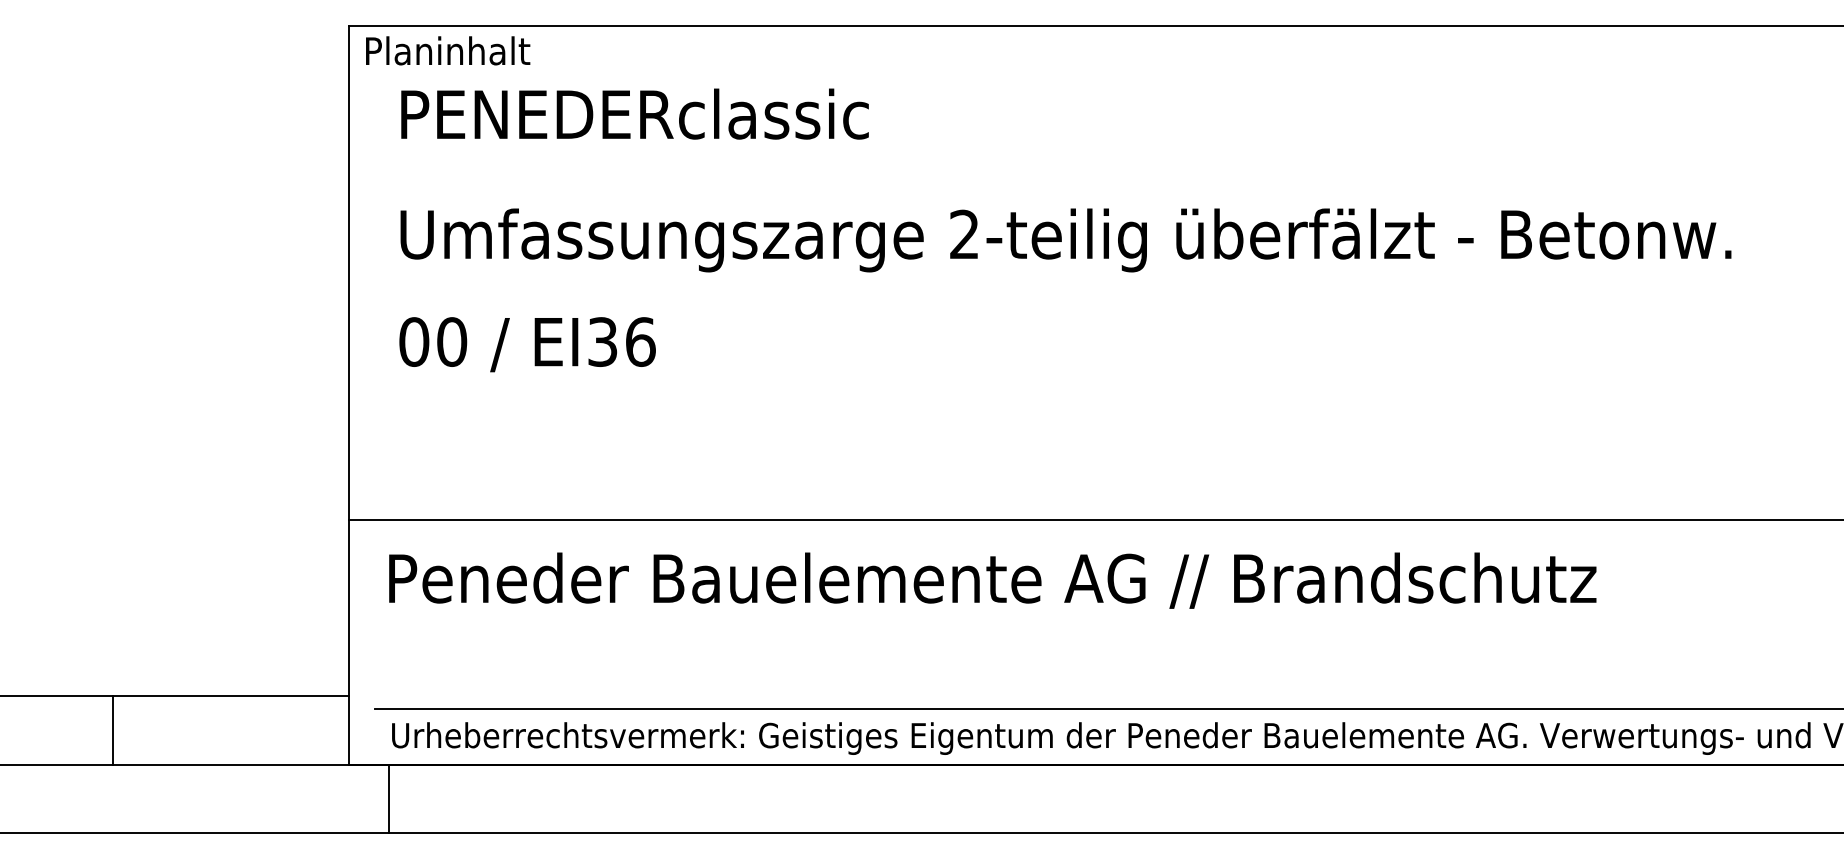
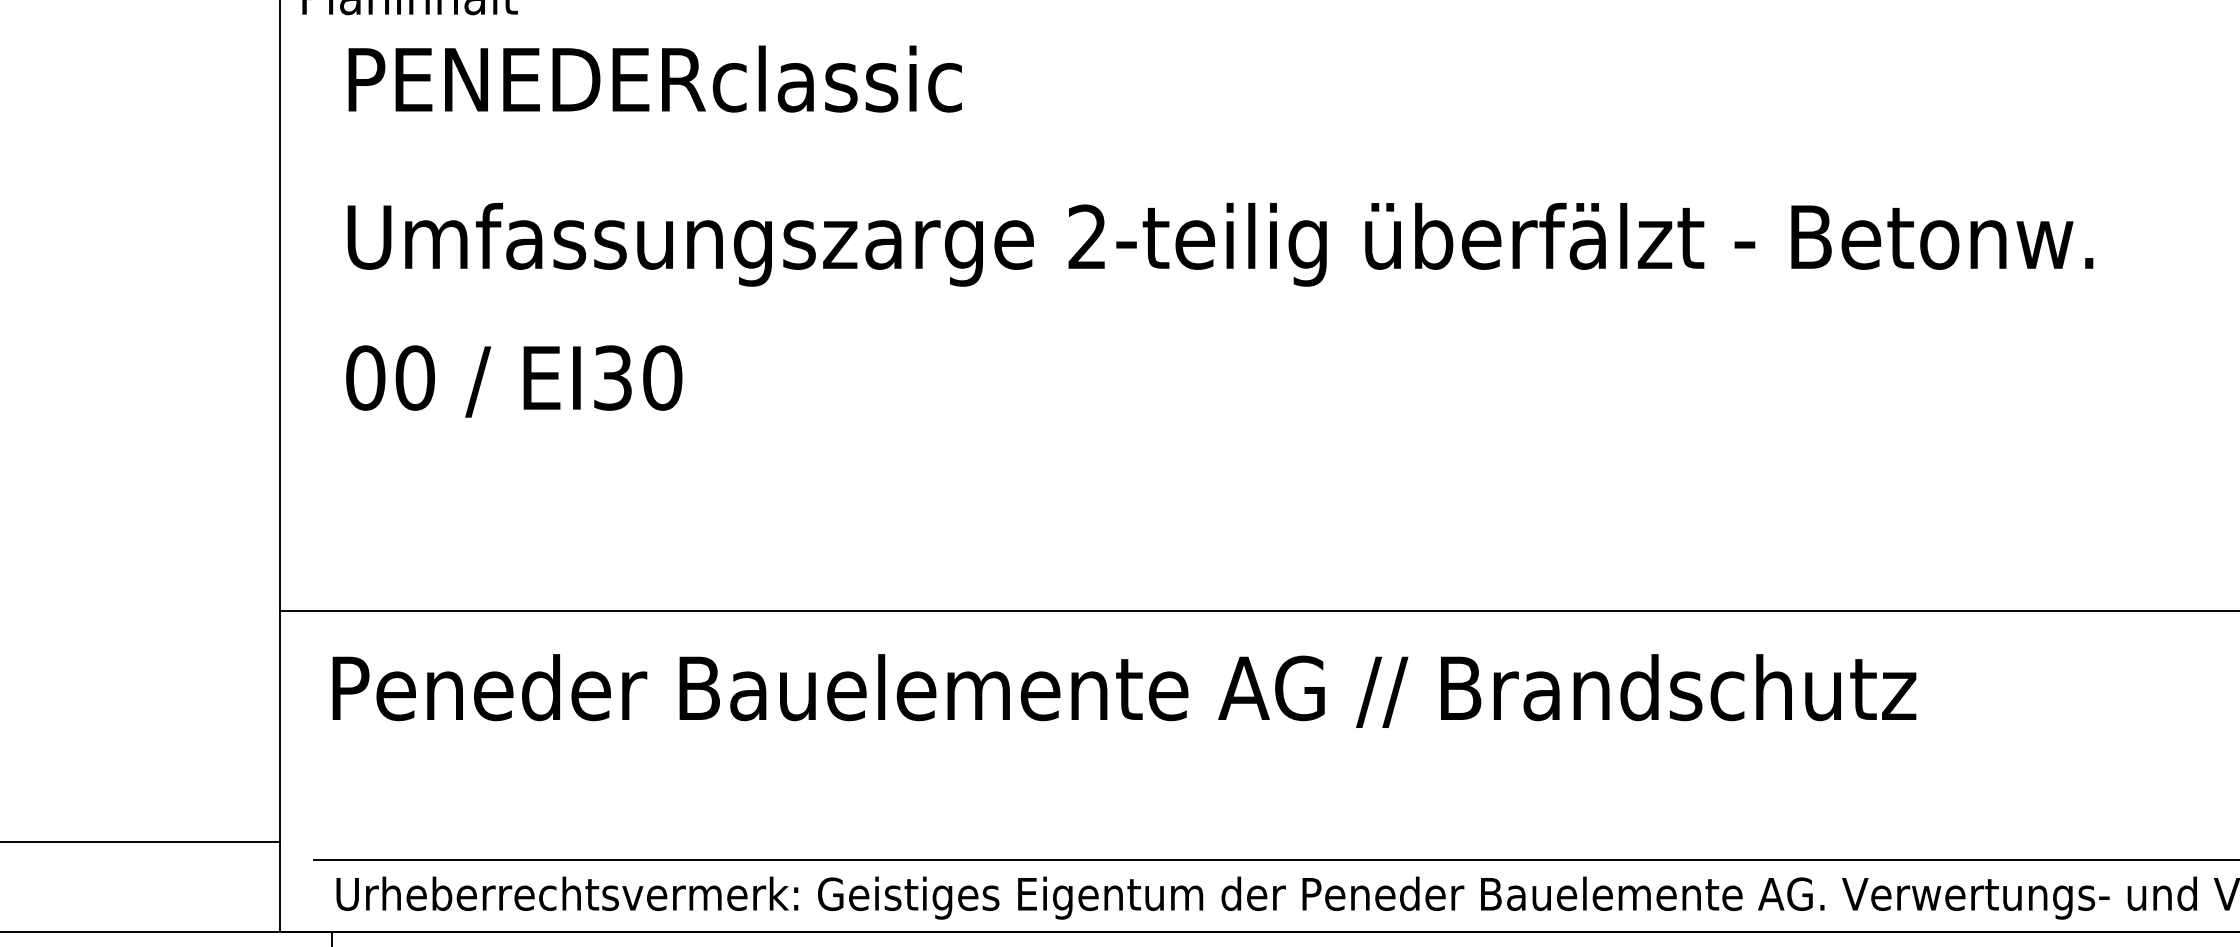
text: (640, 341) -> (662, 377), EI36 -> EI30

